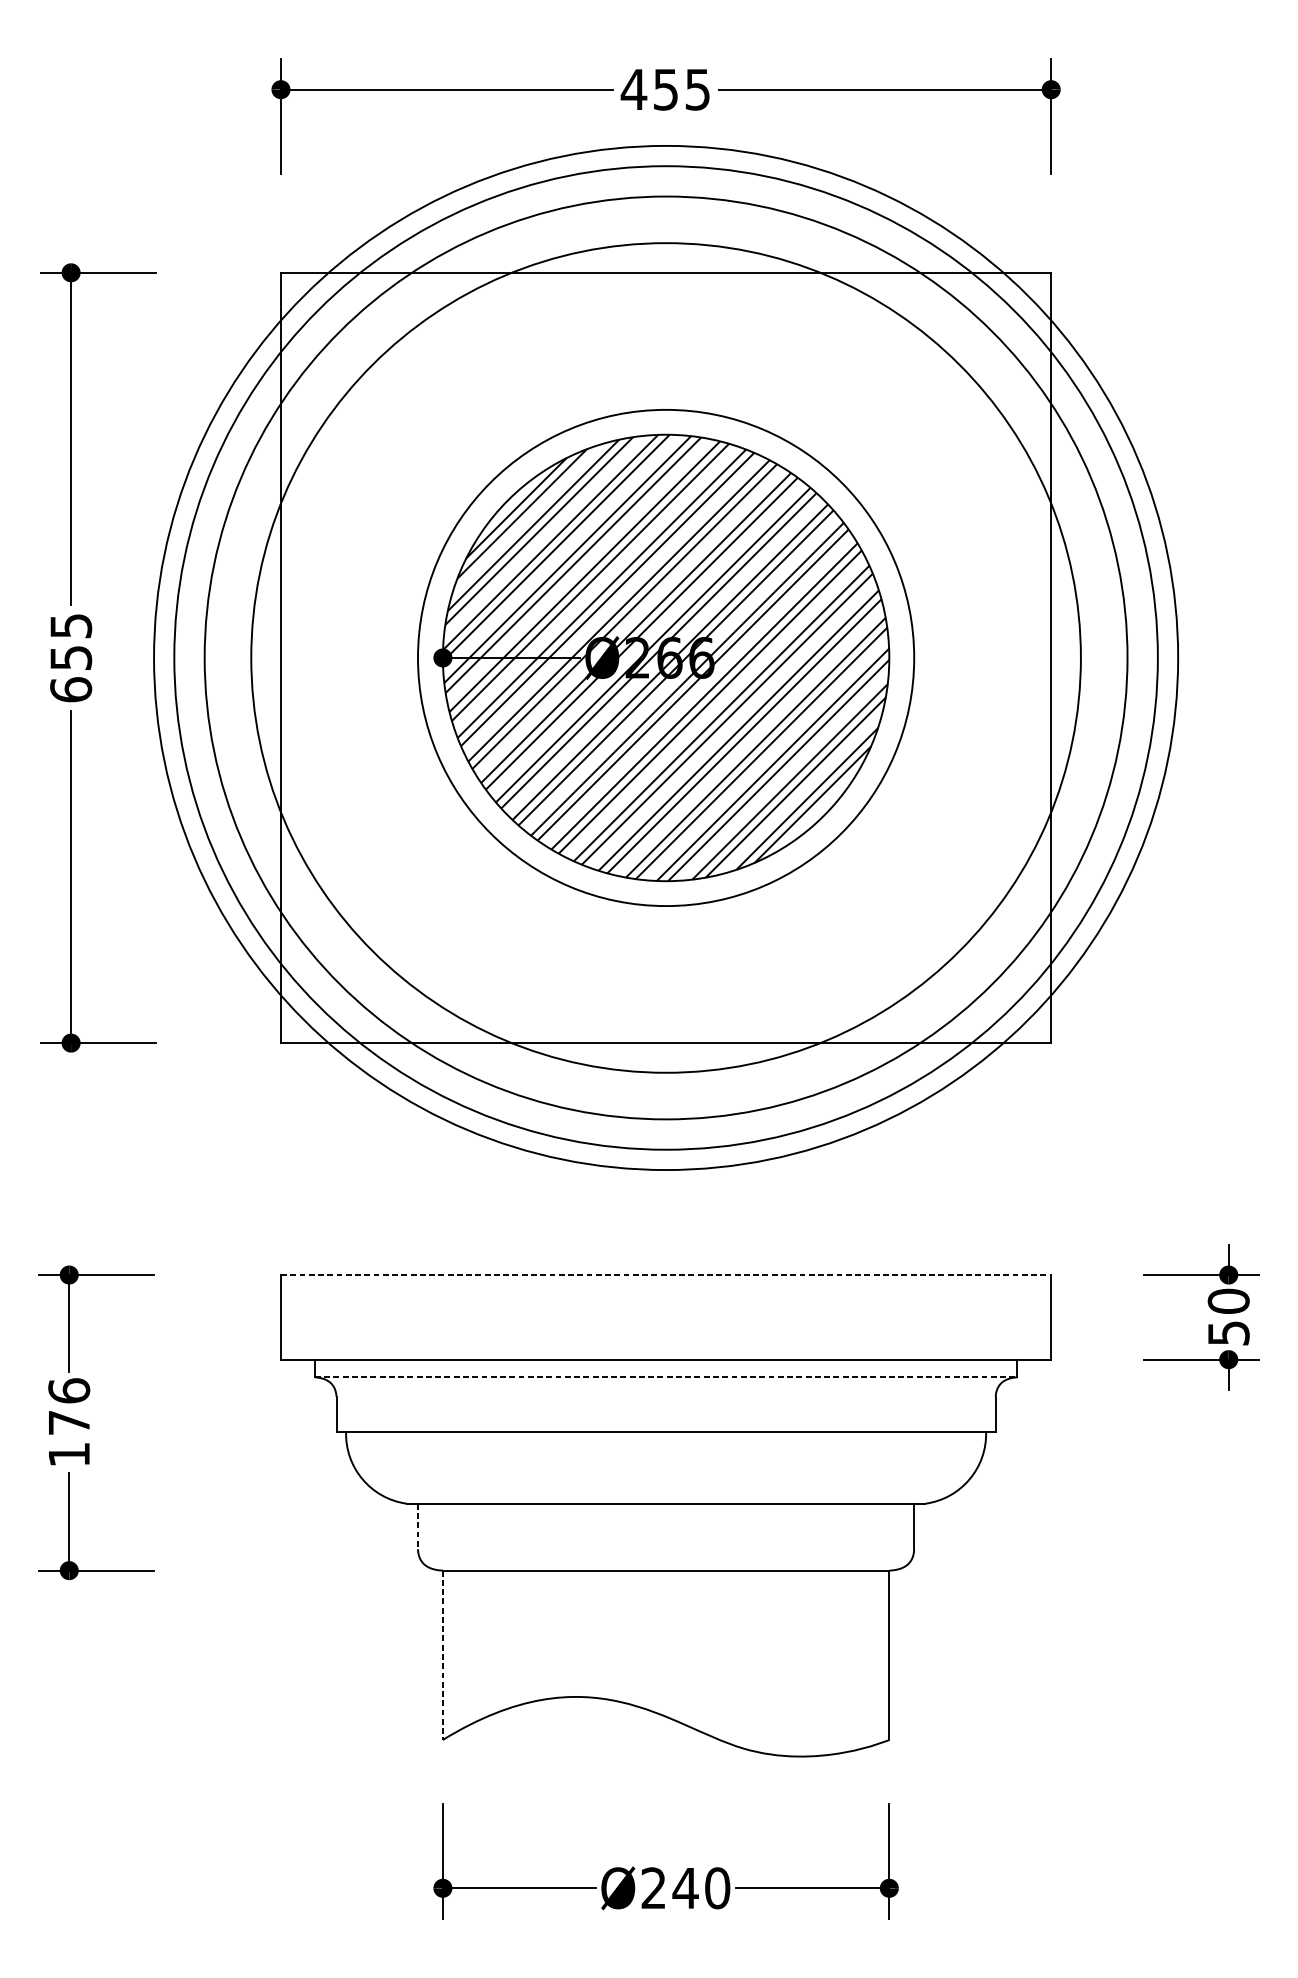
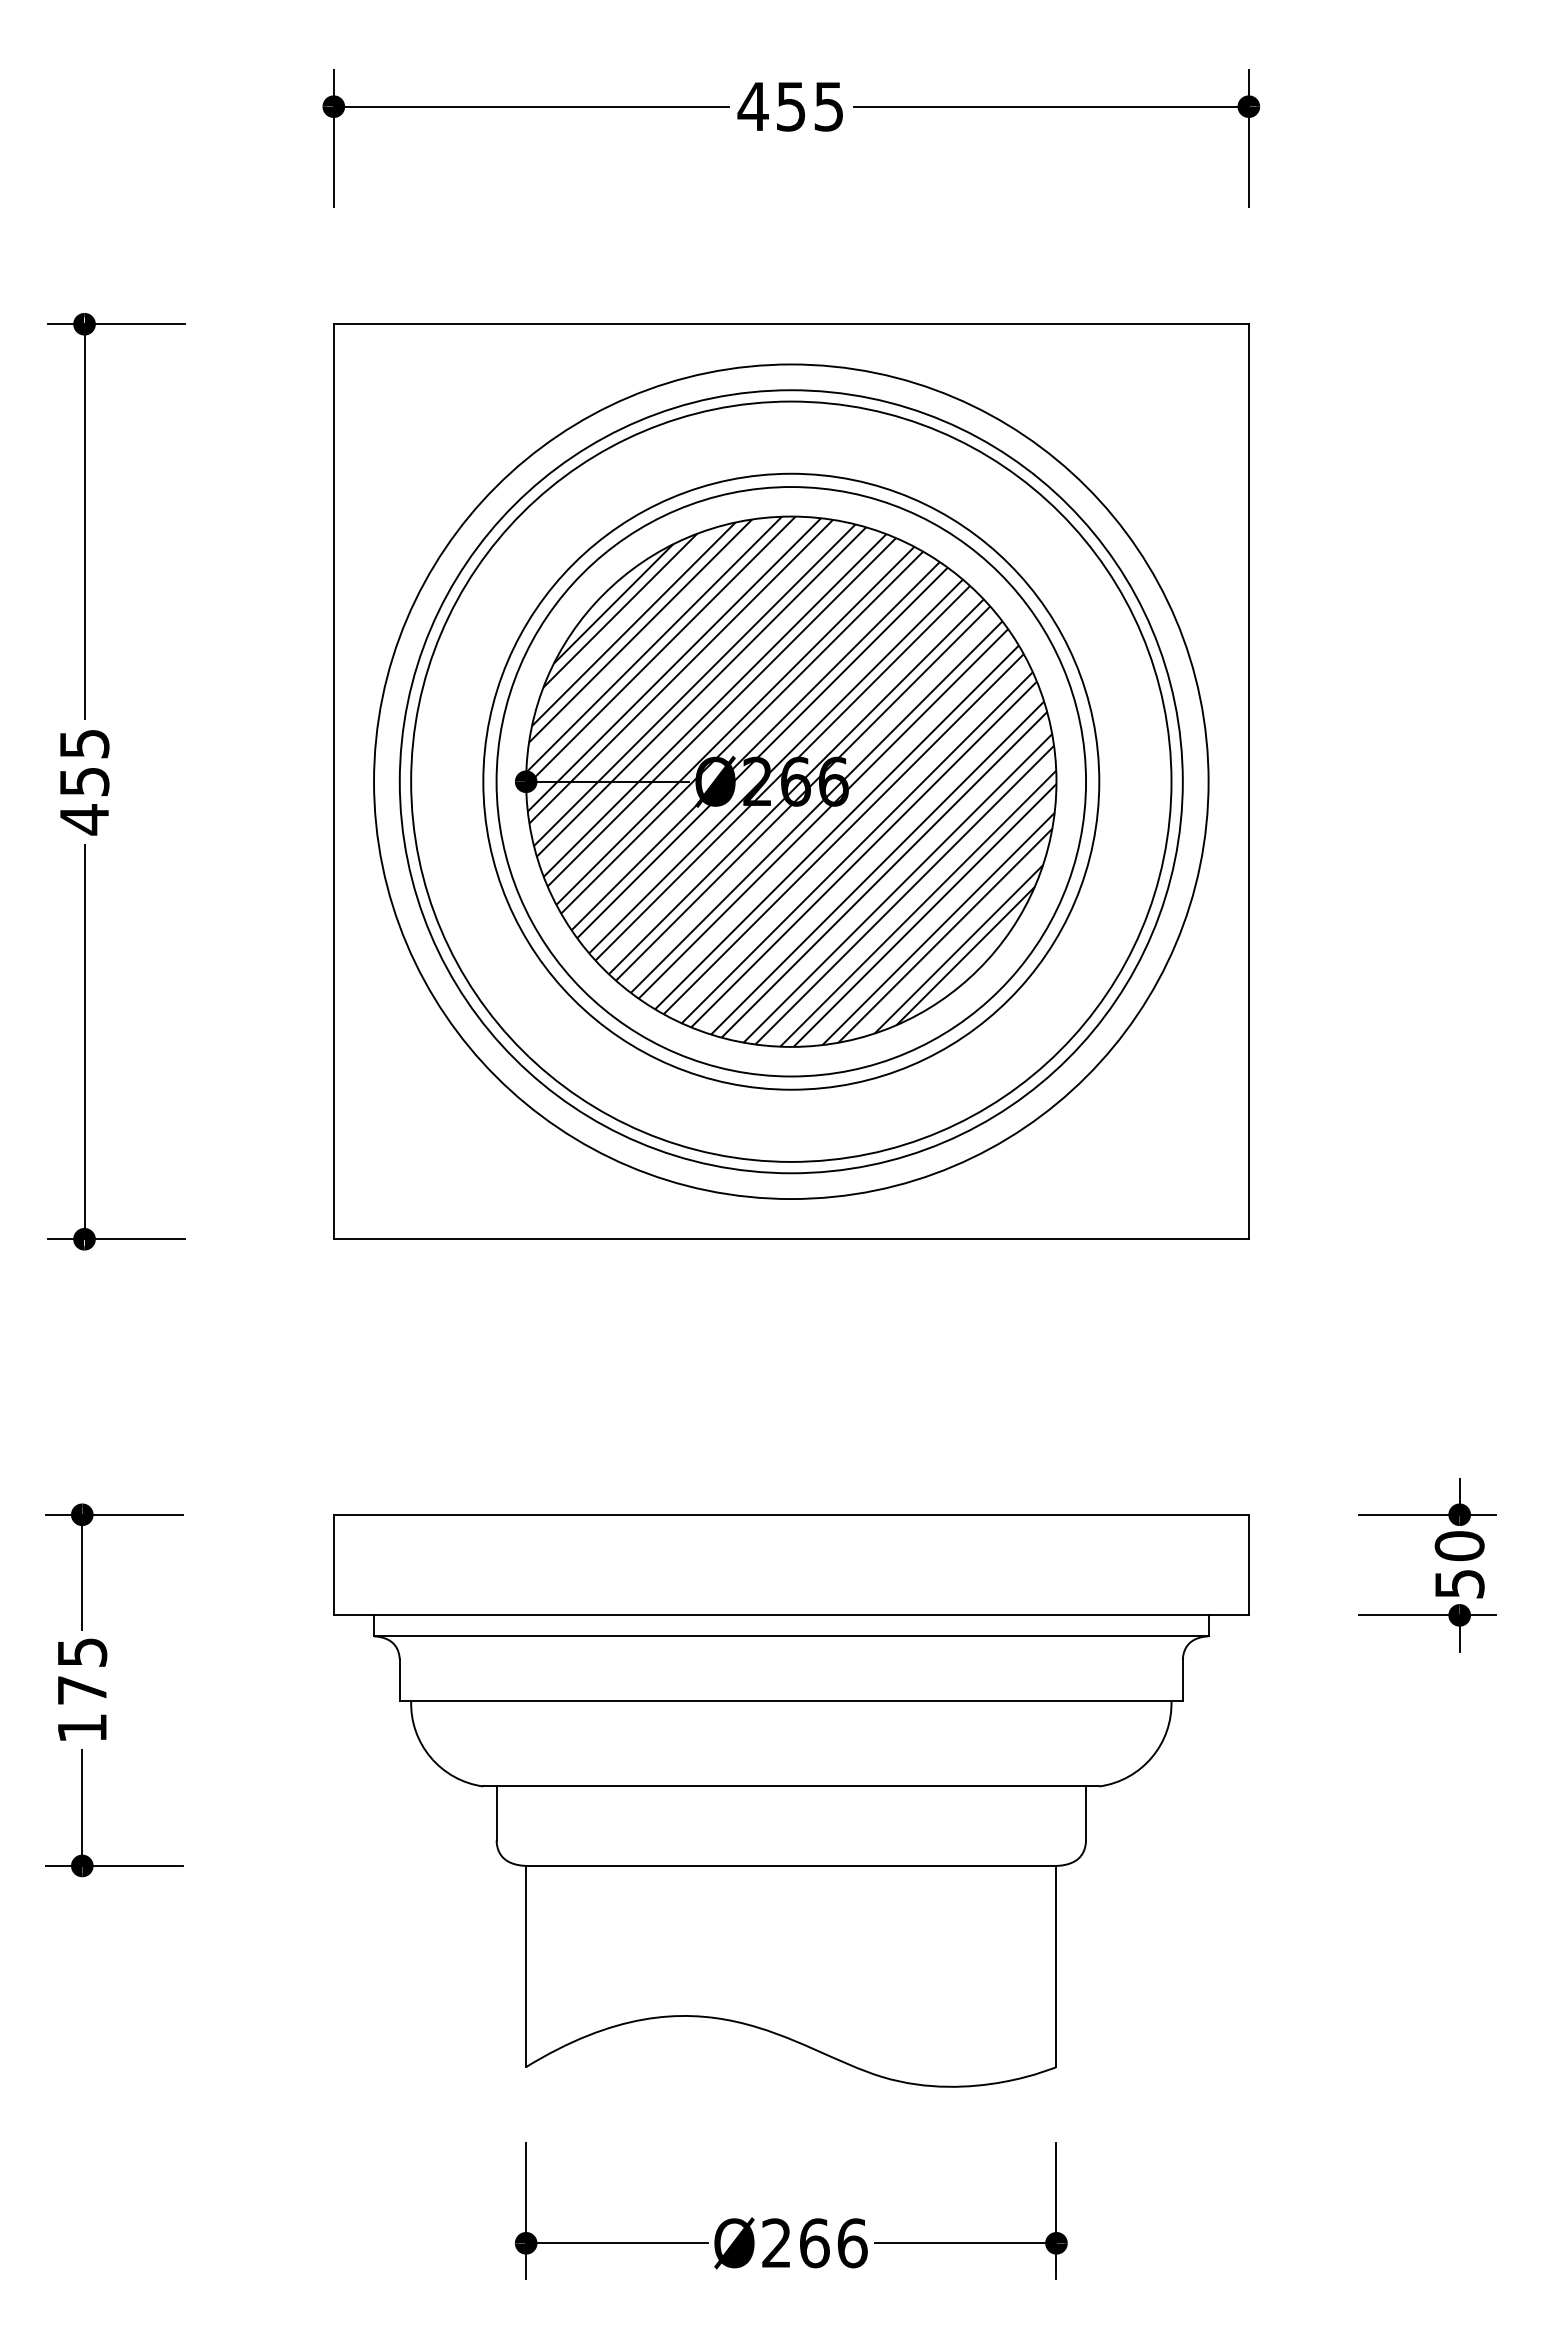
circle: (665, 657) -> (790, 781), size x0.71
circle: (666, 657) -> (791, 781), size x0.62
circle: (666, 657) -> (791, 781), size x0.62
circle: (666, 657) -> (791, 781), size x0.71
text: (71, 689) -> (84, 819), 655 -> 455
line: (666, 1274) -> (791, 1514), dashed -> solid
line: (666, 1377) -> (791, 1636), dashed -> solid
text: (69, 1390) -> (82, 1652), 176 -> 175
line: (417, 1527) -> (496, 1814), dashed -> solid
line: (443, 1655) -> (526, 1966), dashed -> solid
text: (700, 1888) -> (832, 2243), Ø240 -> Ø266

